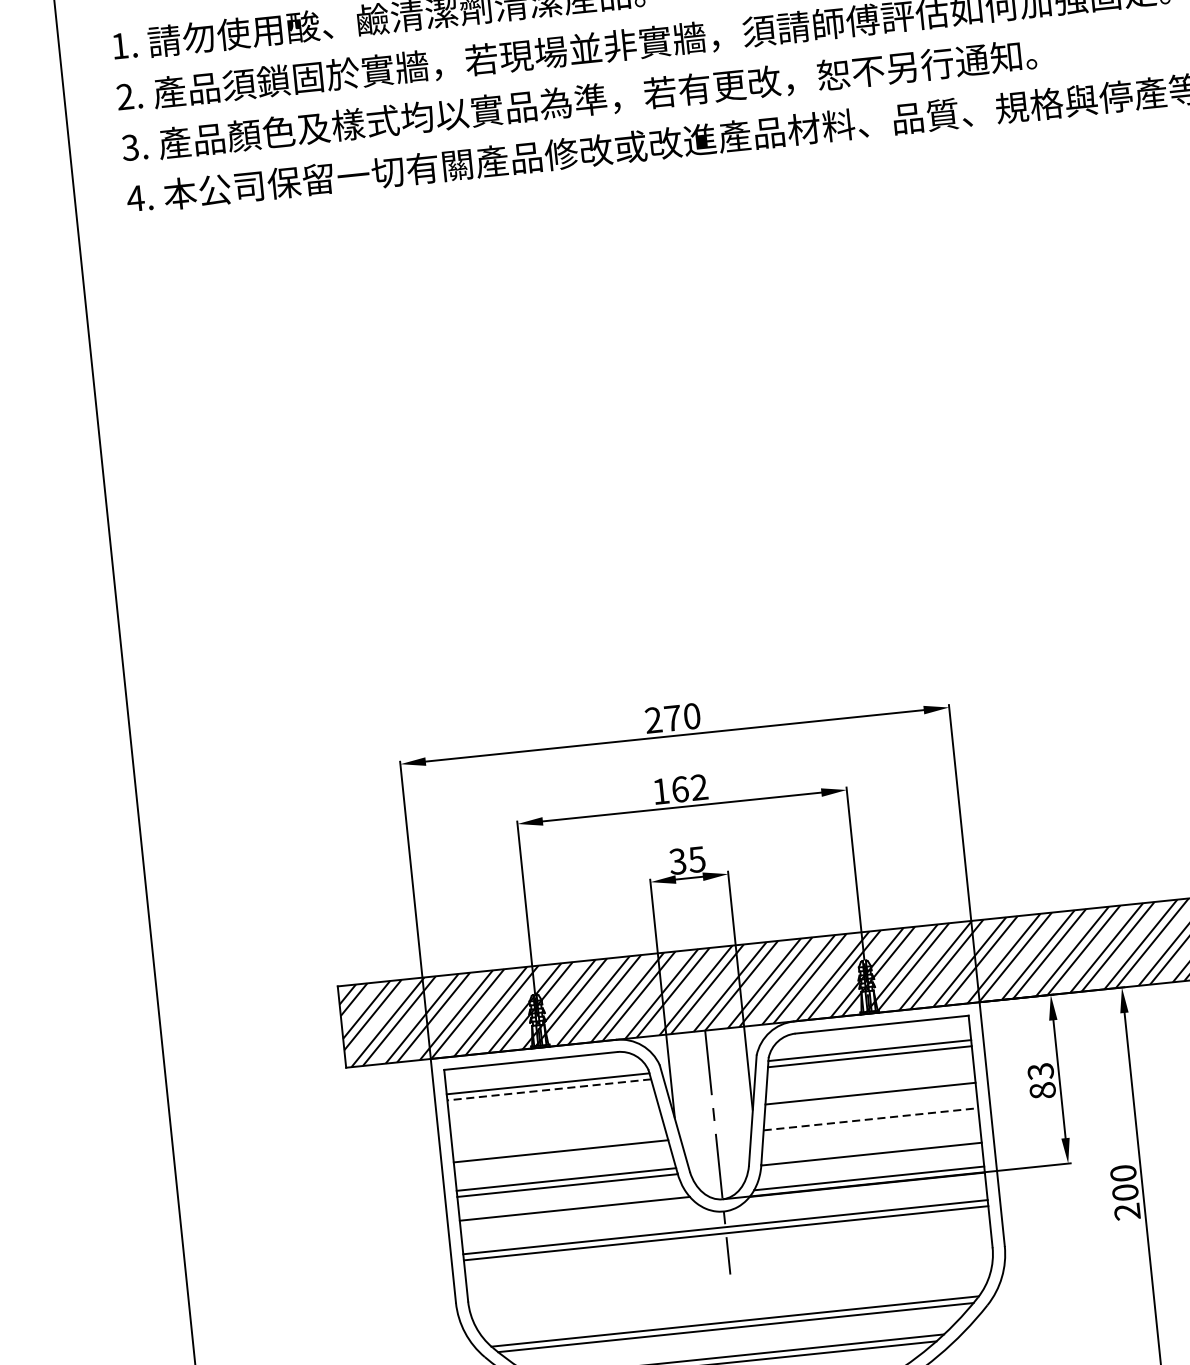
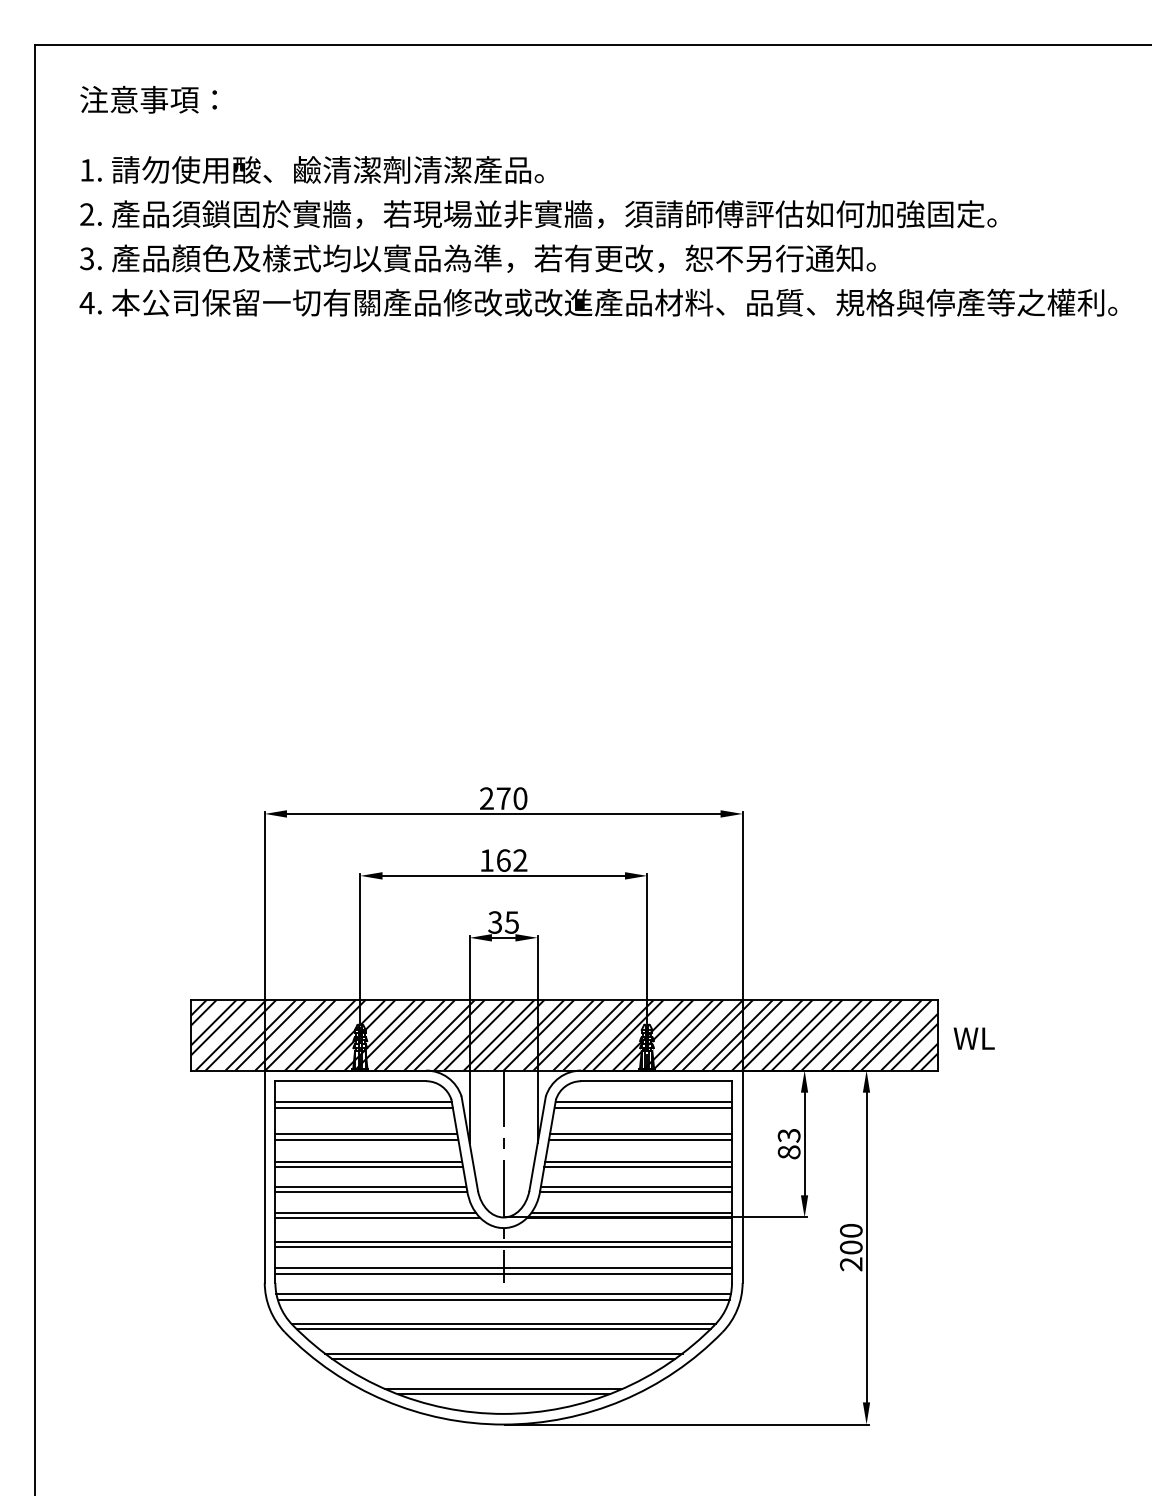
line: (869, 1087) -> (640, 1134), added
line: (549, 1089) -> (364, 1107), dashed -> solid
line: (871, 1118) -> (639, 1161), dashed -> solid
line: (555, 1120) -> (366, 1134), added
line: (871, 1125) -> (638, 1167), added
line: (555, 1126) -> (366, 1139), added
line: (871, 1147) -> (636, 1186), added
line: (562, 1157) -> (369, 1167), added
line: (577, 1214) -> (377, 1217), added
line: (728, 1257) -> (503, 1268), added
line: (729, 1263) -> (503, 1273), added
line: (731, 1287) -> (503, 1294), added
line: (732, 1293) -> (503, 1299), added

